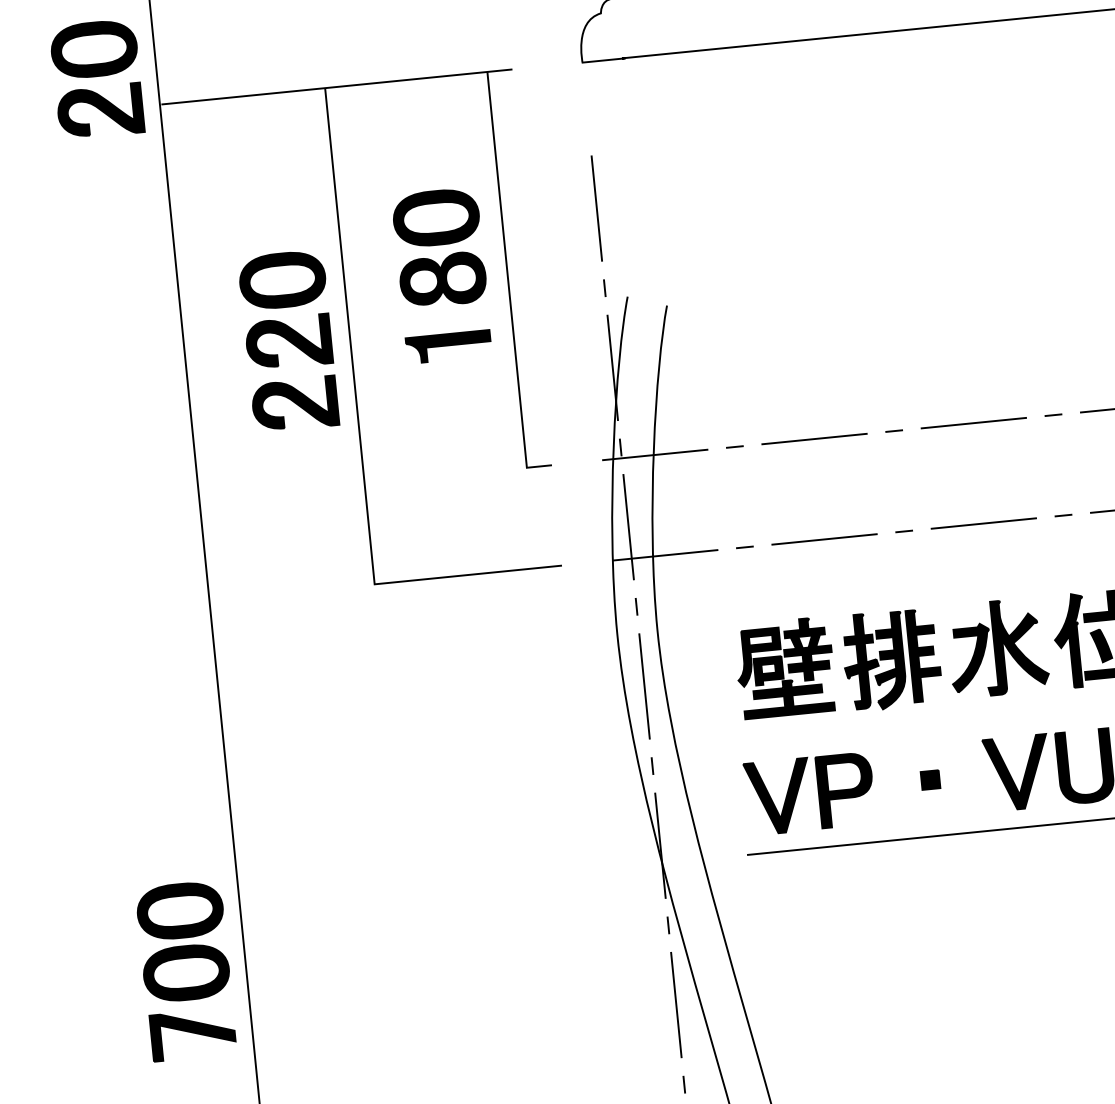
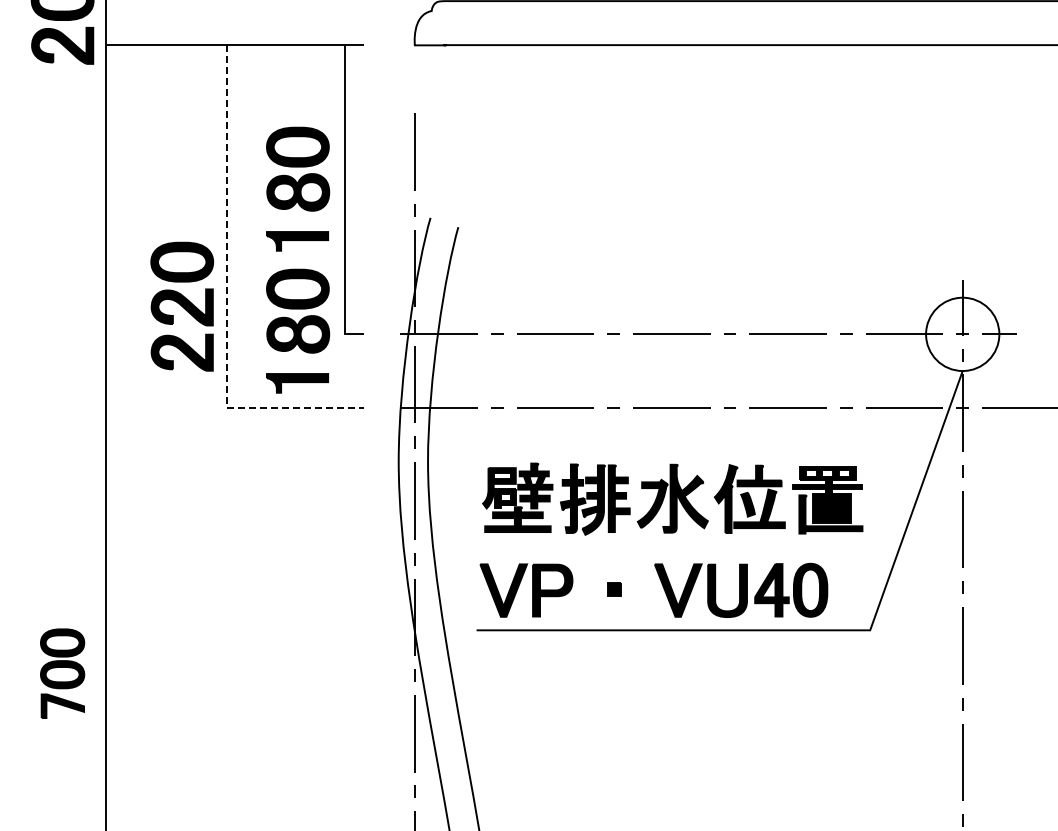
part: (289, 340) -> (182, 306), moved
line: (358, 430) -> (226, 295), solid -> dashed
part: (462, 468) -> (298, 330), added
part: (186, 970) -> (62, 673), size x0.7

